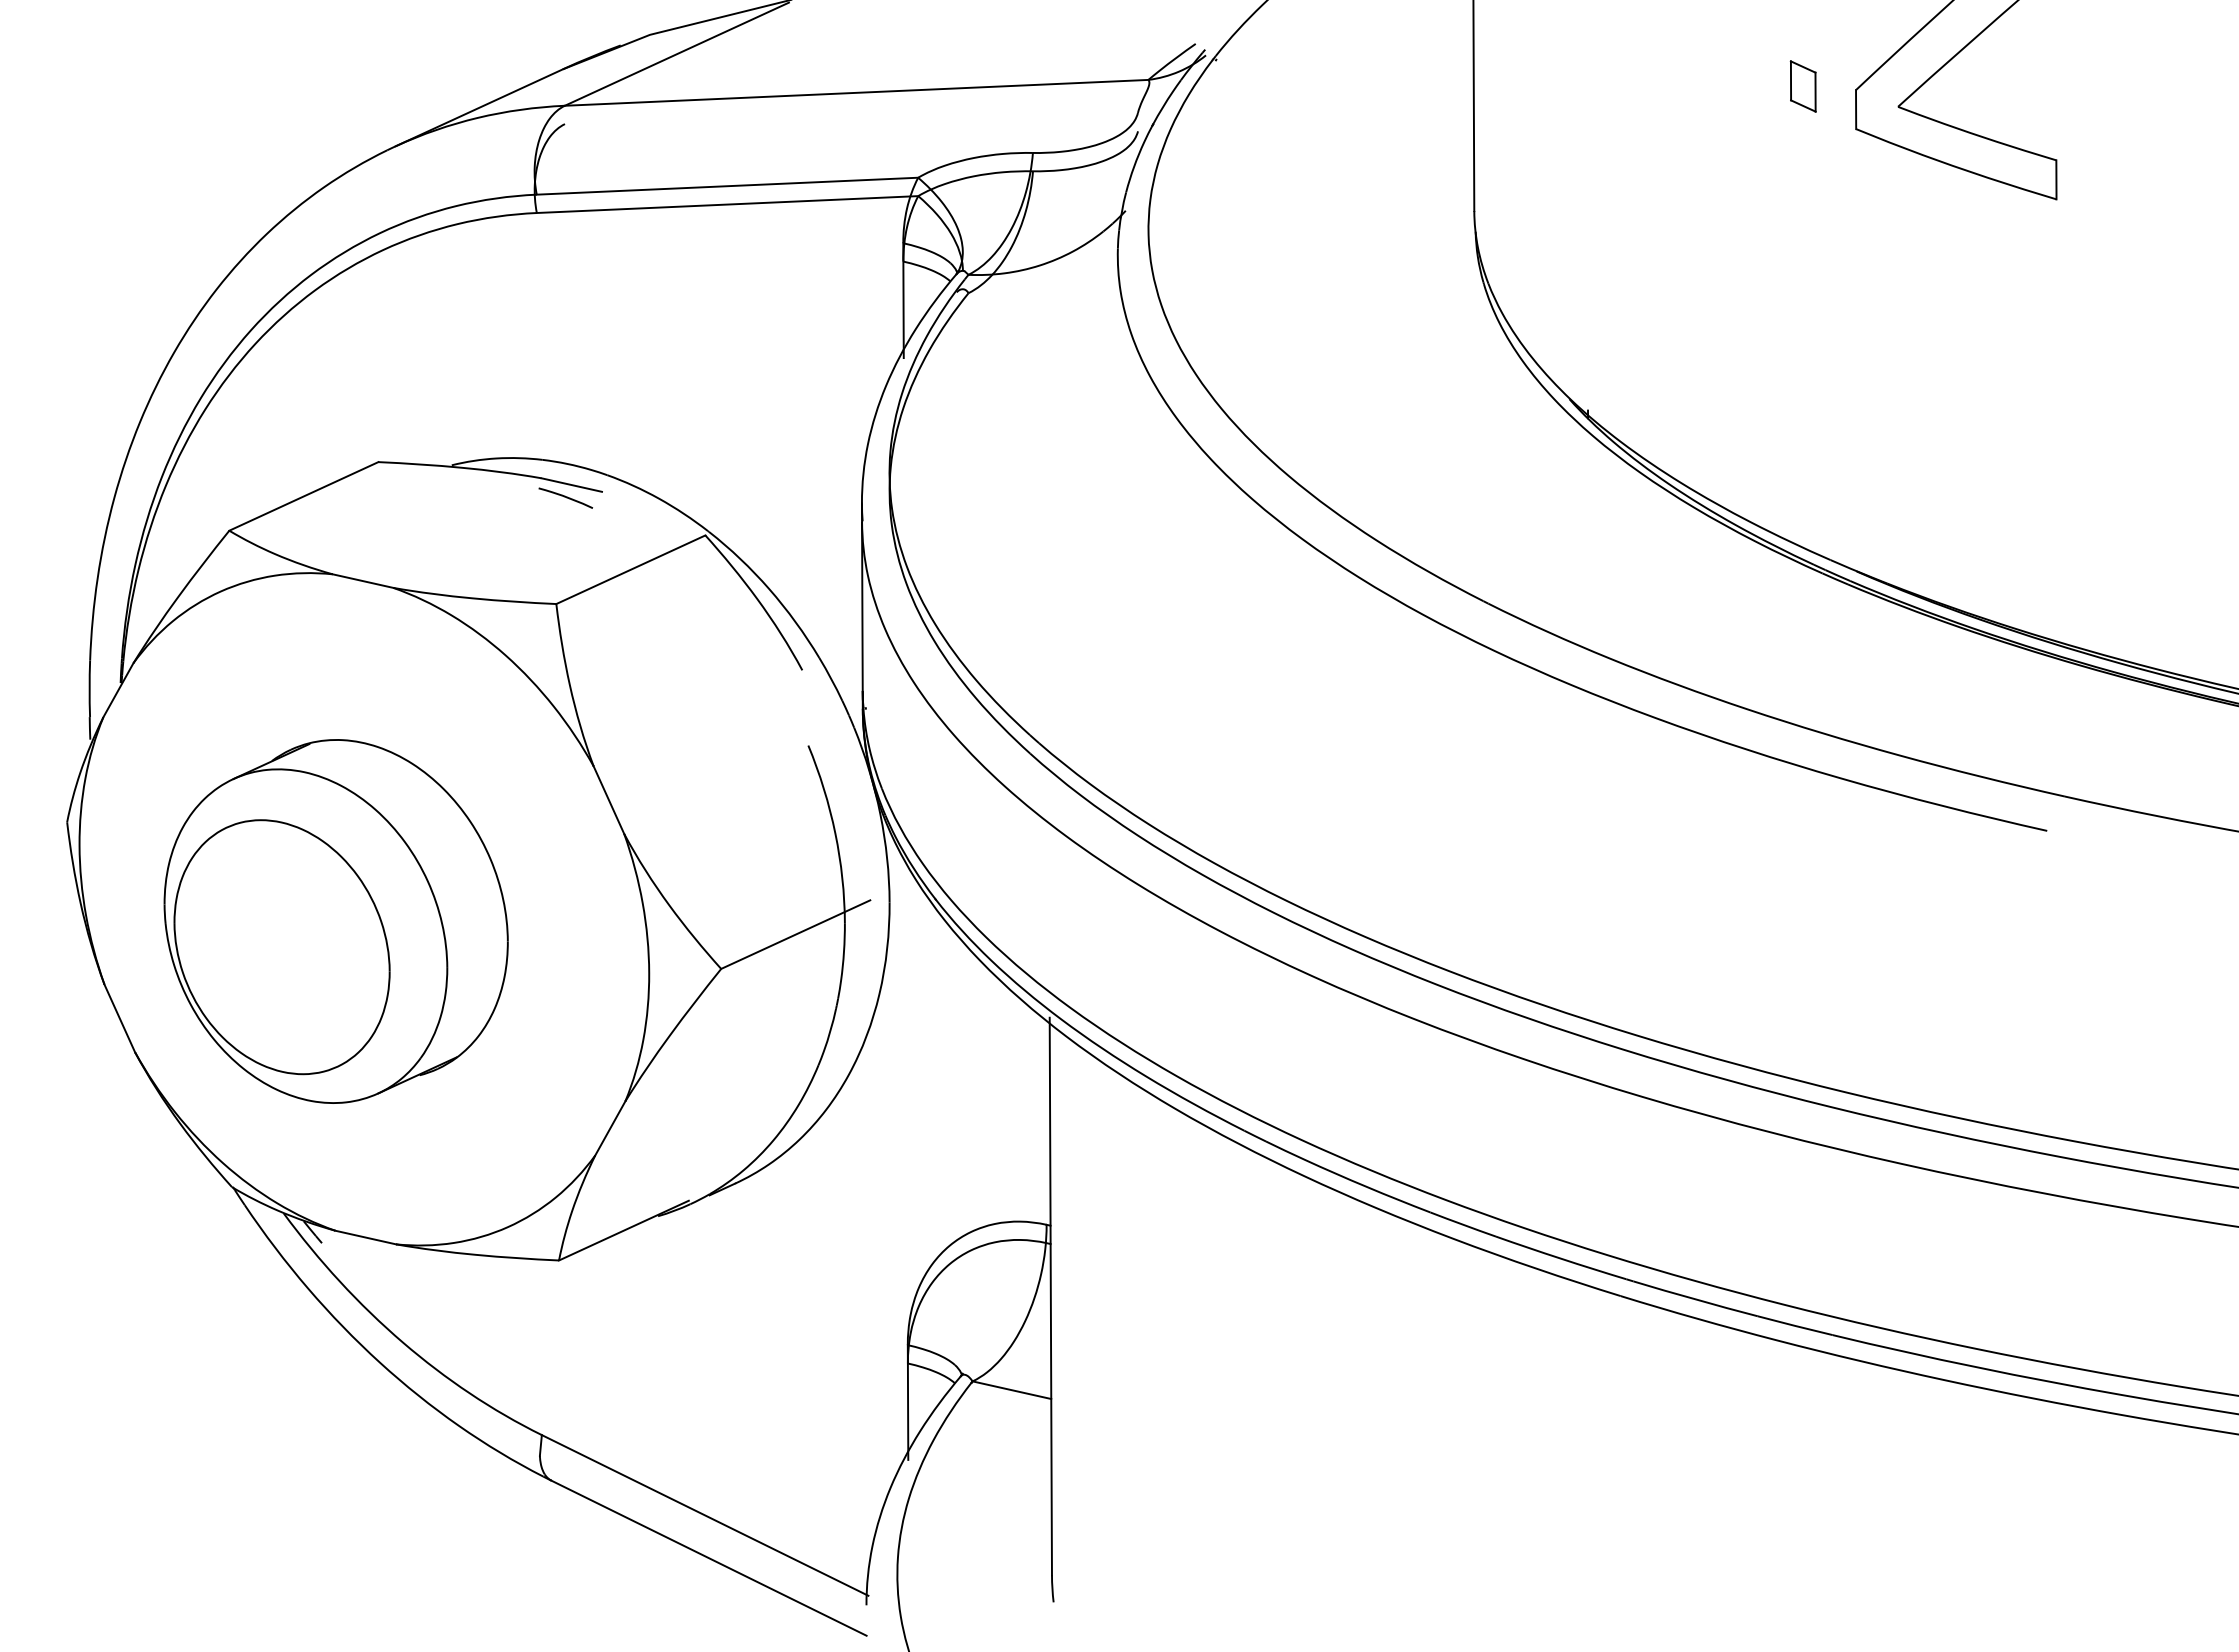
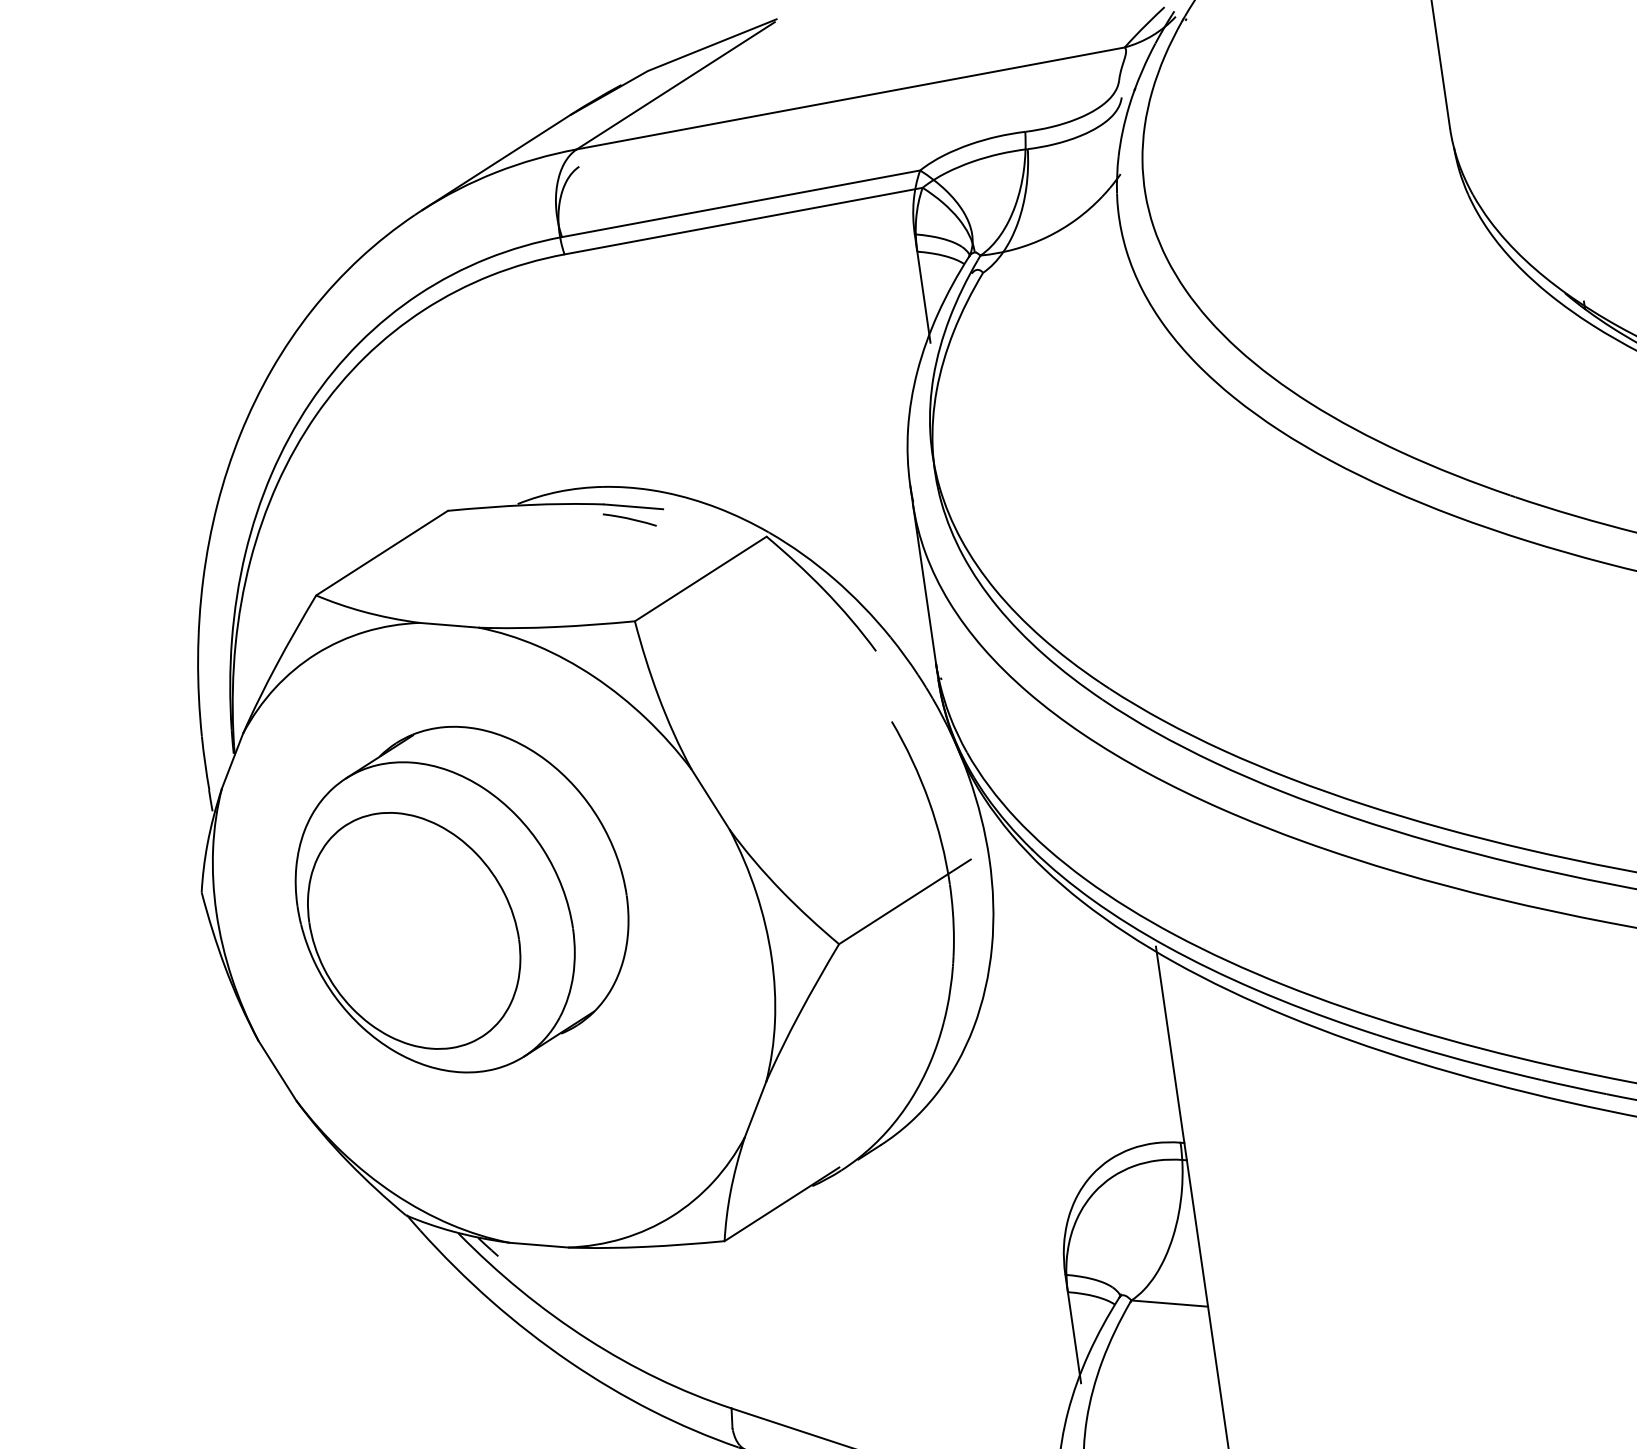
part: (335, 921) -> (461, 899), moved

